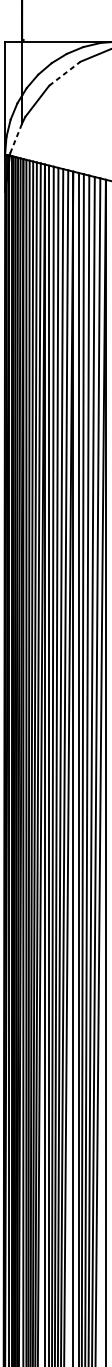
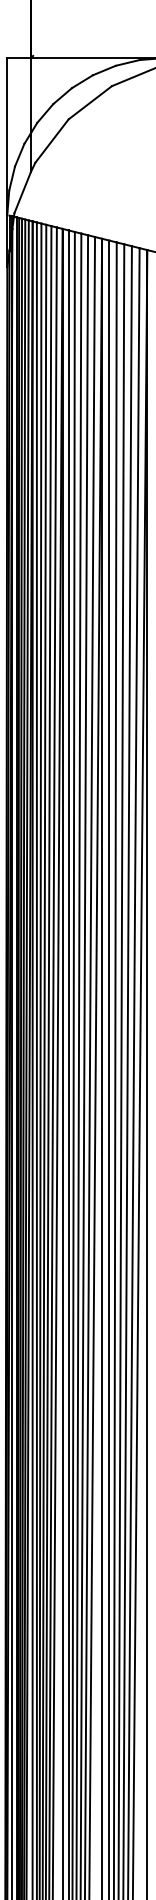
line: (64, 73) -> (90, 102), dashed -> solid
line: (16, 138) -> (22, 192), dashed -> solid

